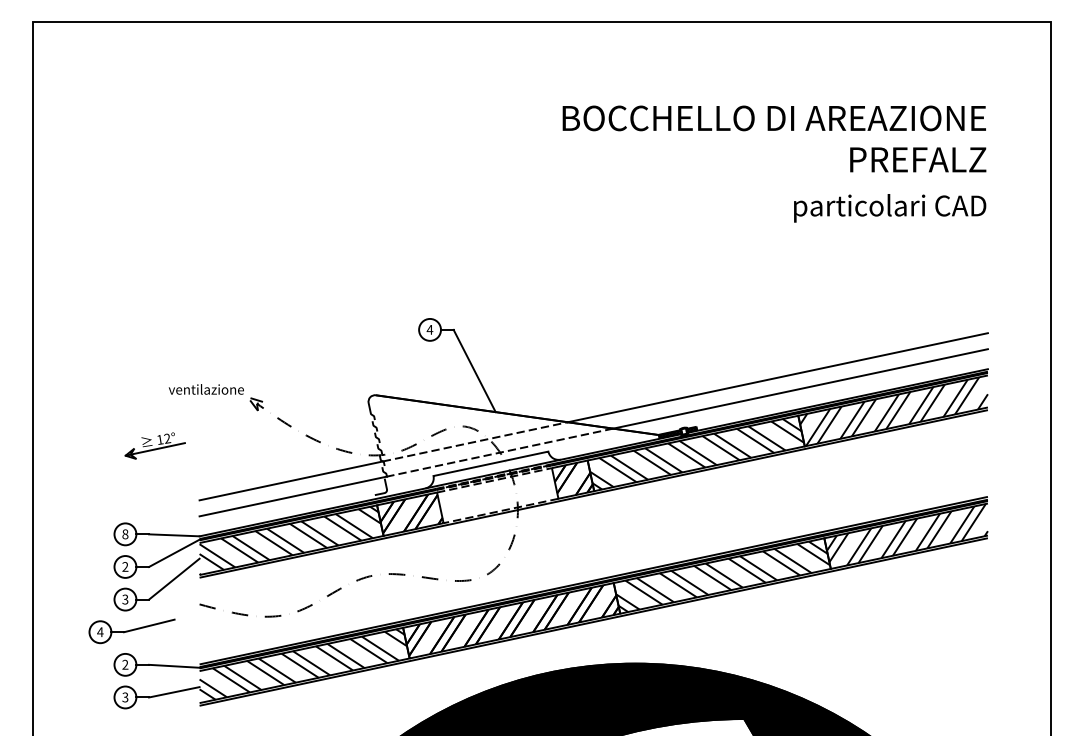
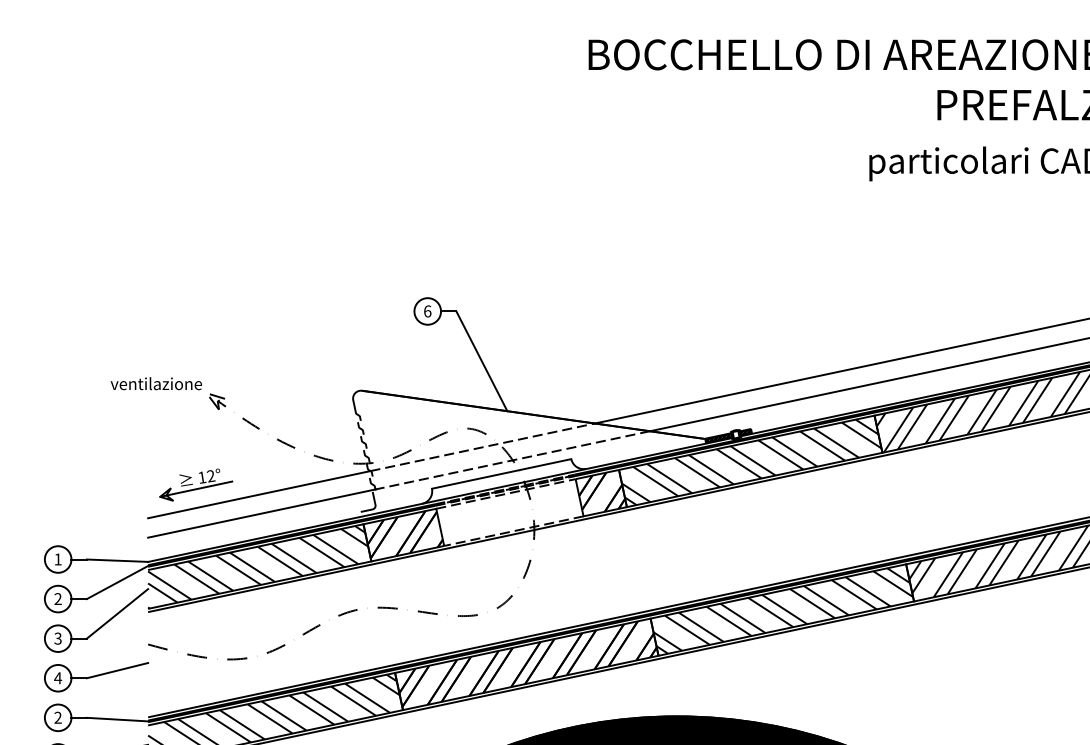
text: (429, 329) -> (427, 310), 4 -> 6
part: (154, 445) -> (195, 484), moved
text: (125, 534) -> (58, 559), 8 -> 1
part: (131, 631) -> (95, 677), moved

